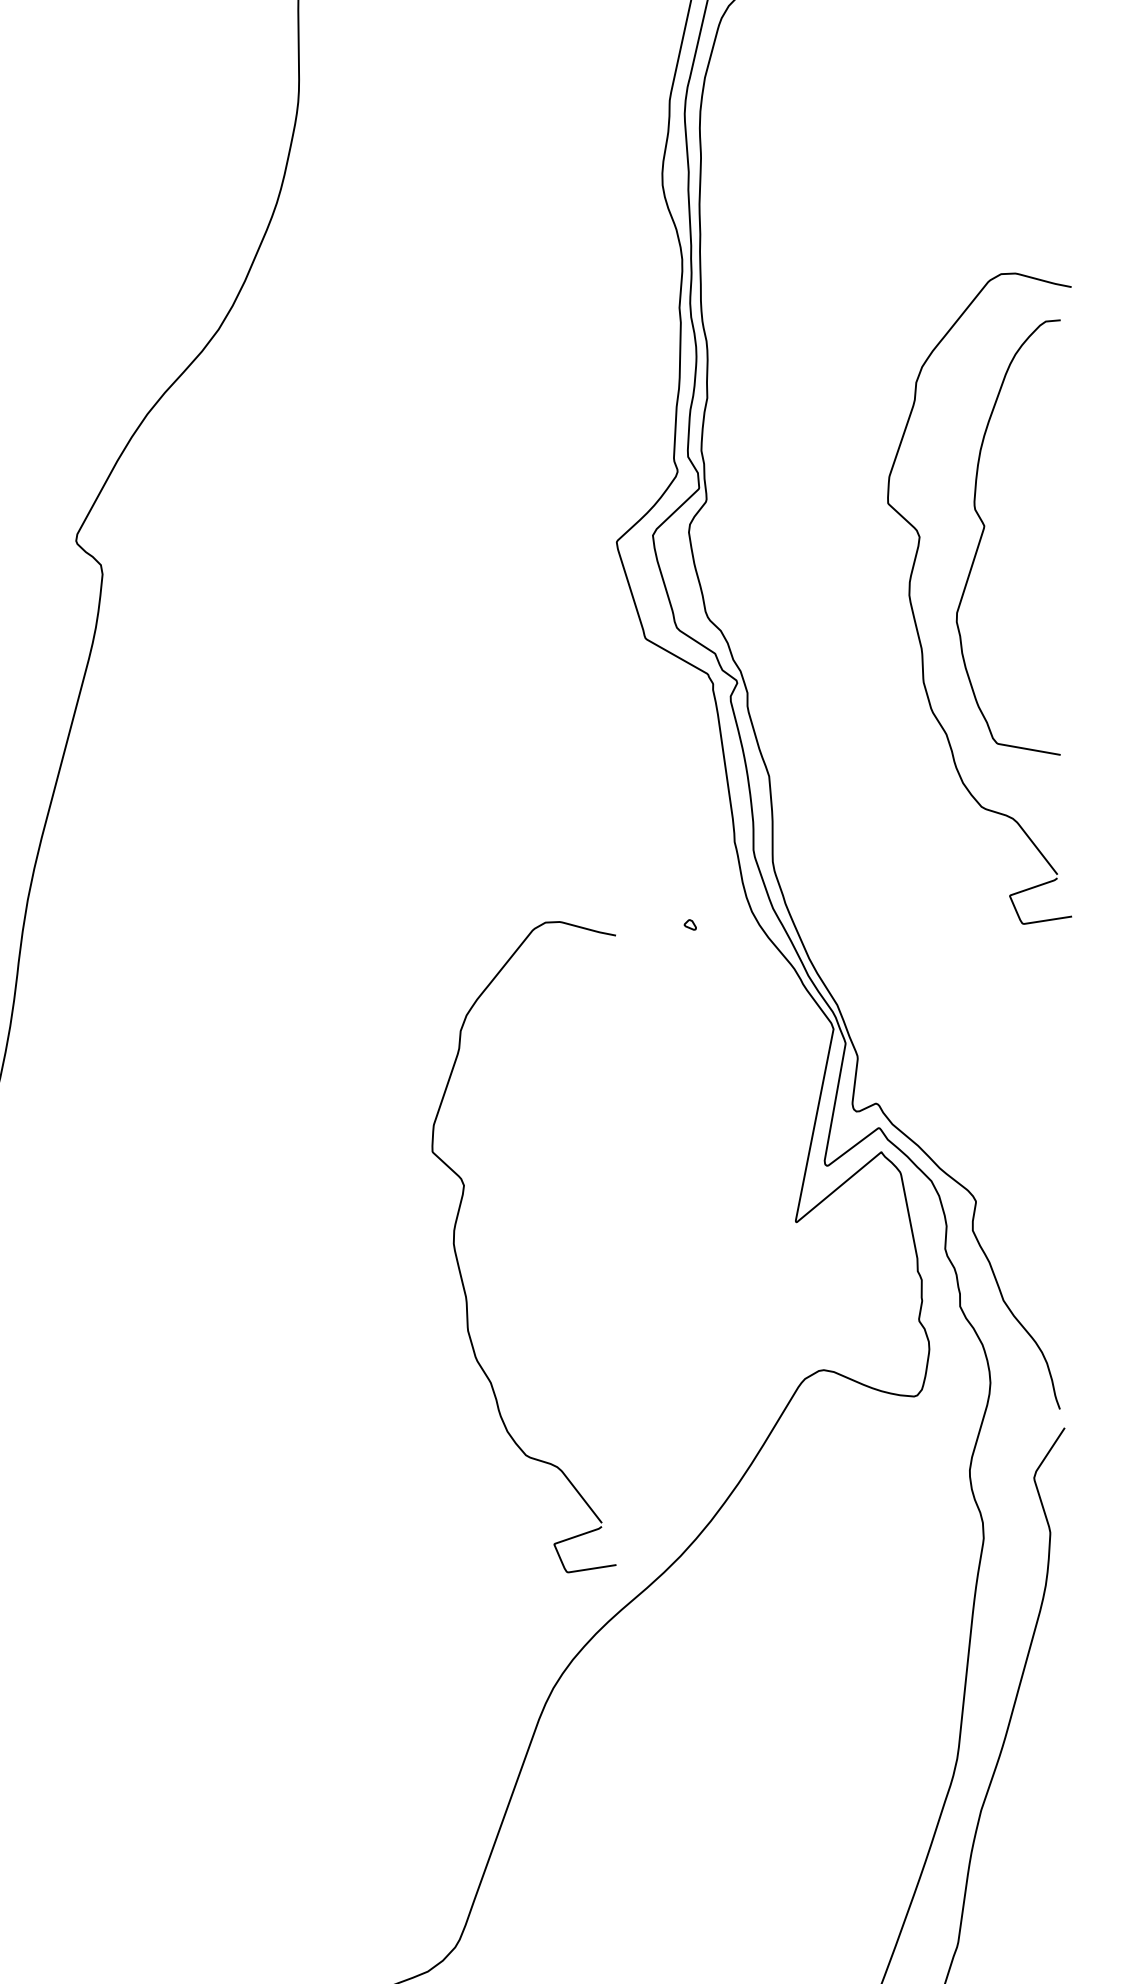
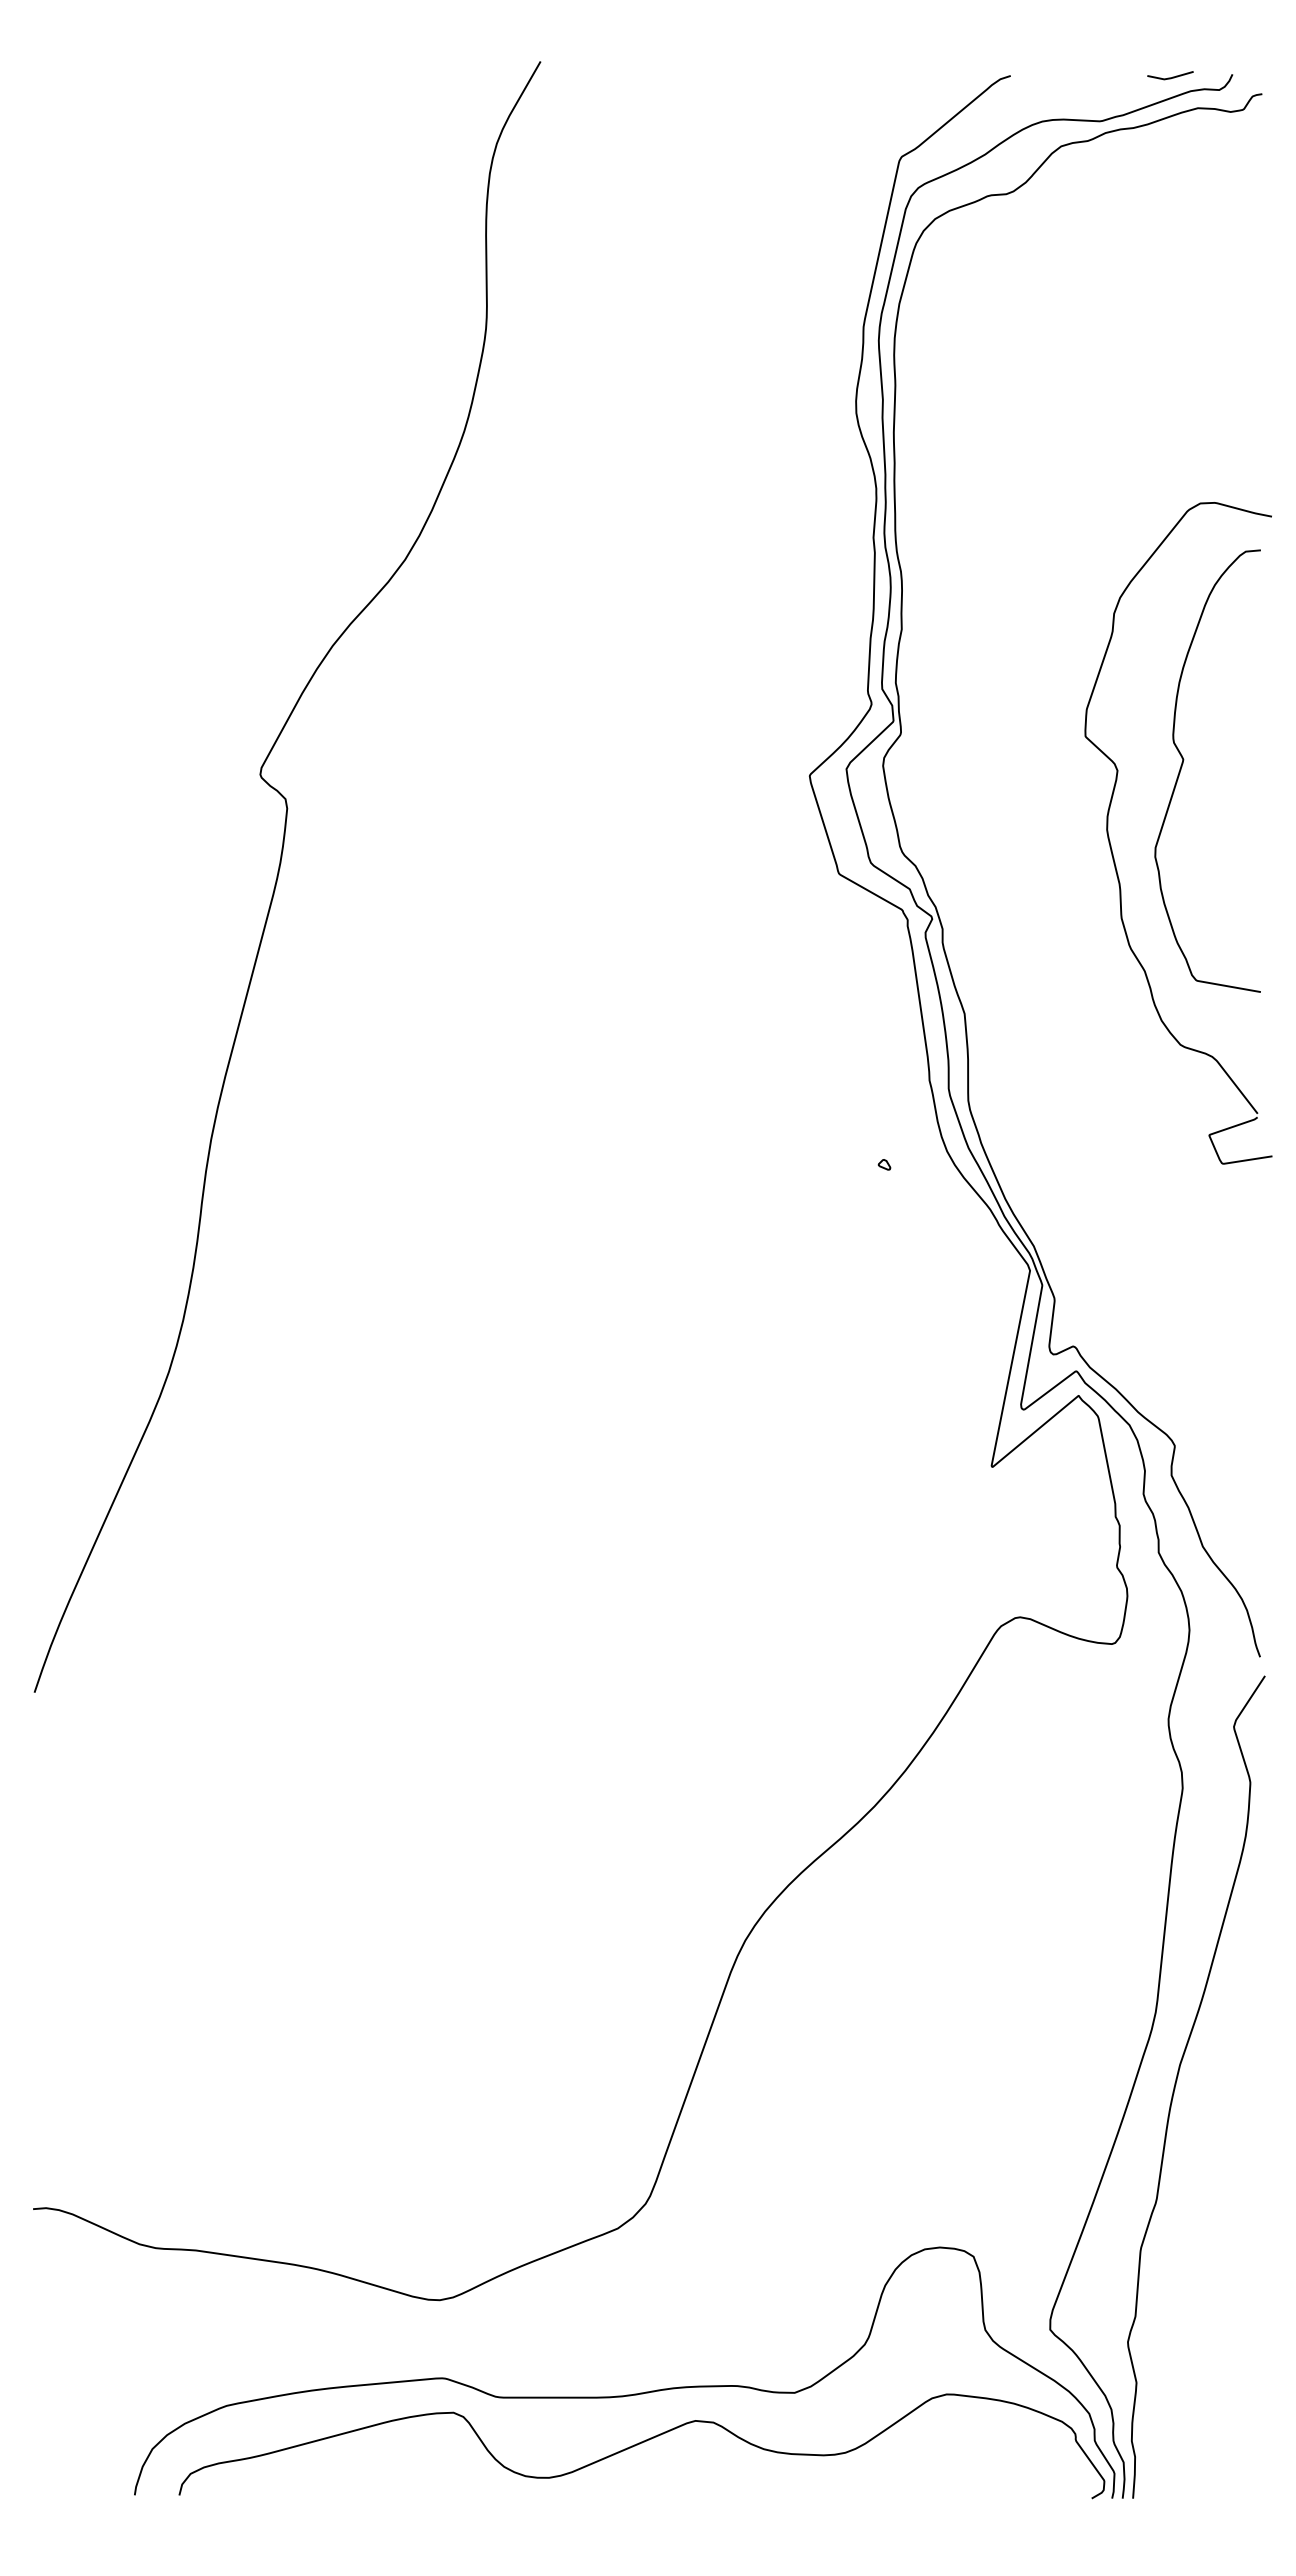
part: (459, 1263) -> (649, 1508), removed

